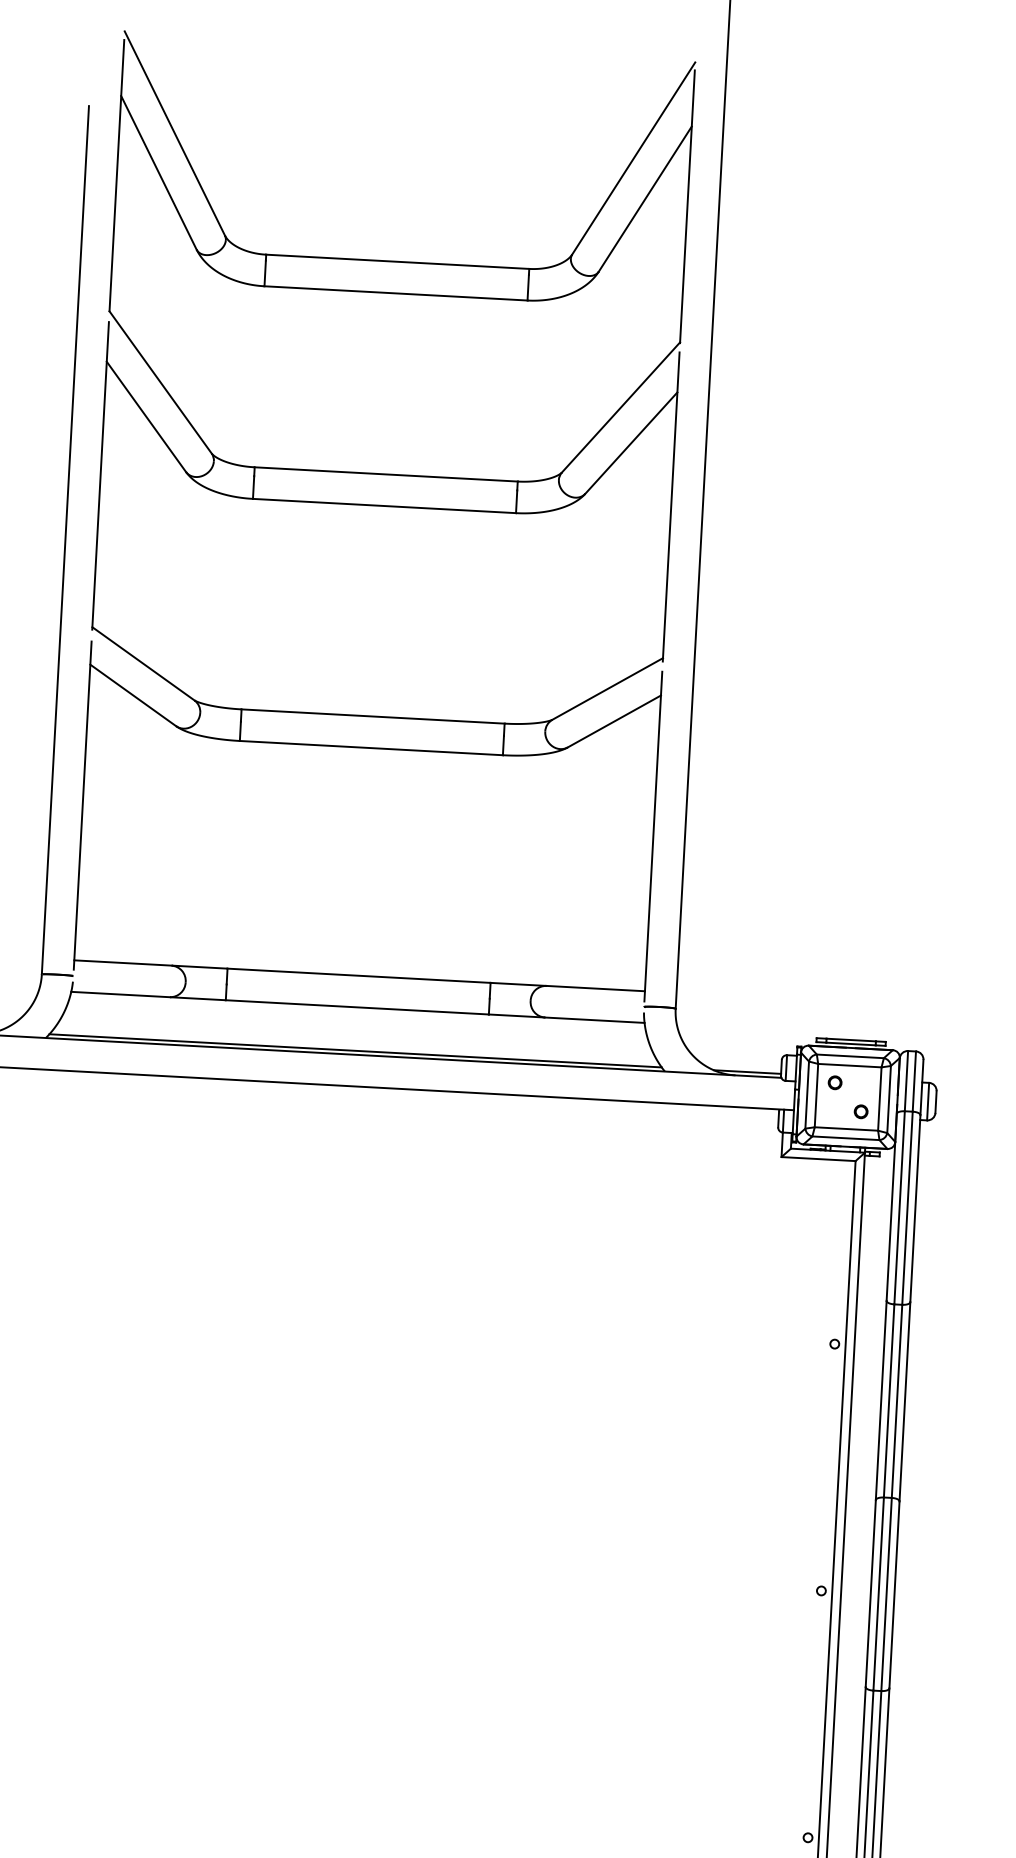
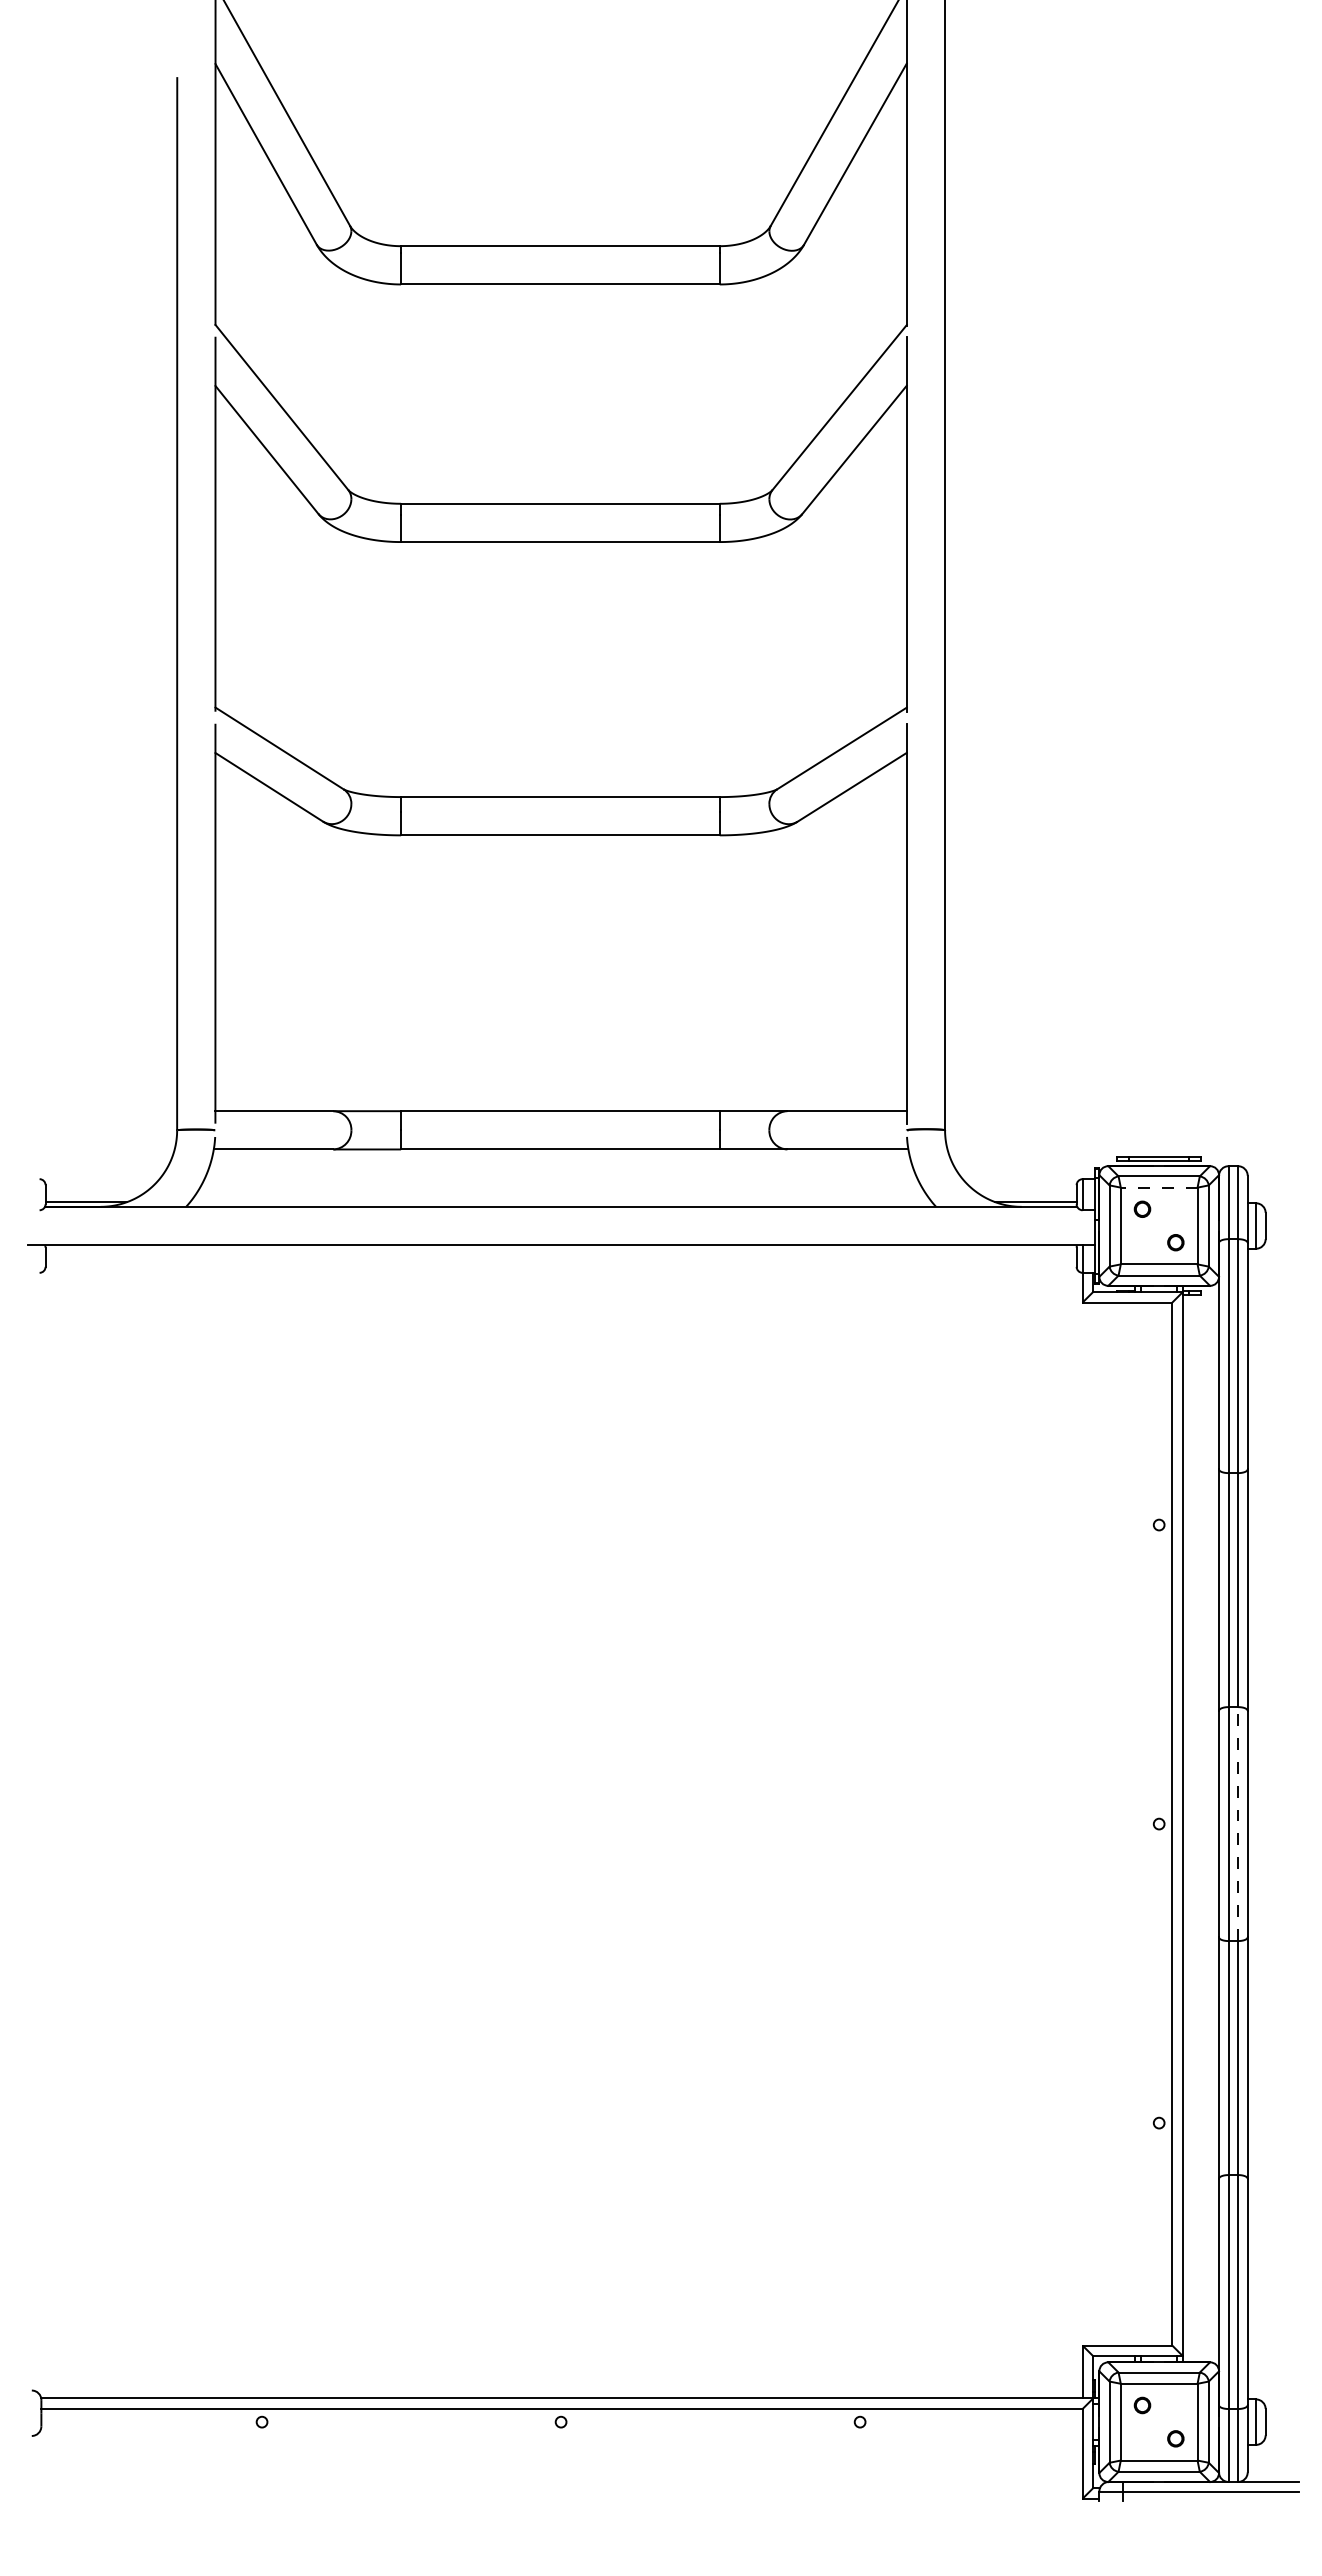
line: (355, 1051) -> (561, 1202), removed
line: (849, 1065) -> (1158, 1187), solid -> dashed
line: (886, 1594) -> (1238, 1824), solid -> dashed

